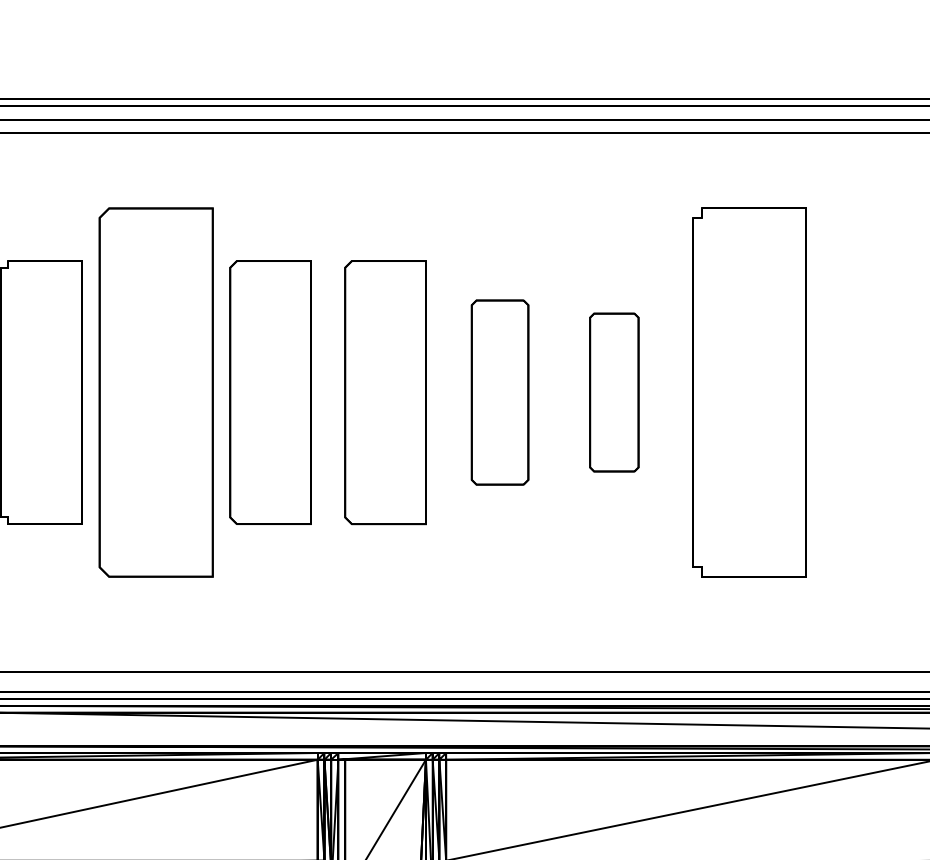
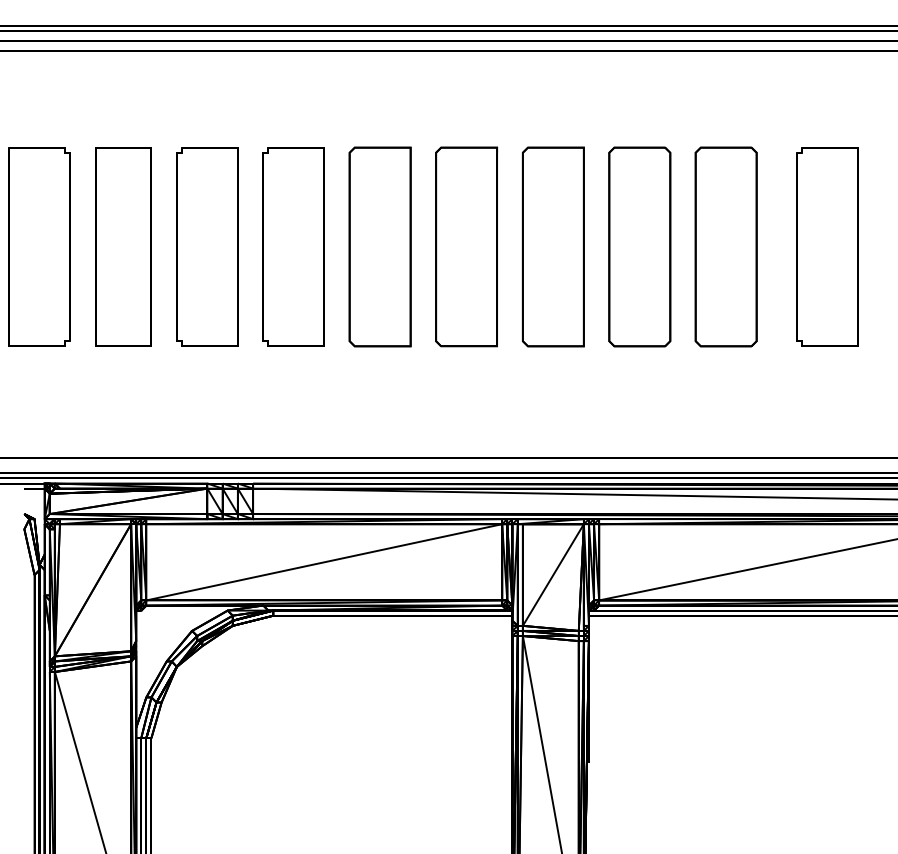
part: (155, 391) -> (379, 246), size x0.71
part: (499, 391) -> (639, 246), size x1.43
part: (613, 391) -> (725, 246), size x1.67
part: (748, 391) -> (827, 246), size x0.71

